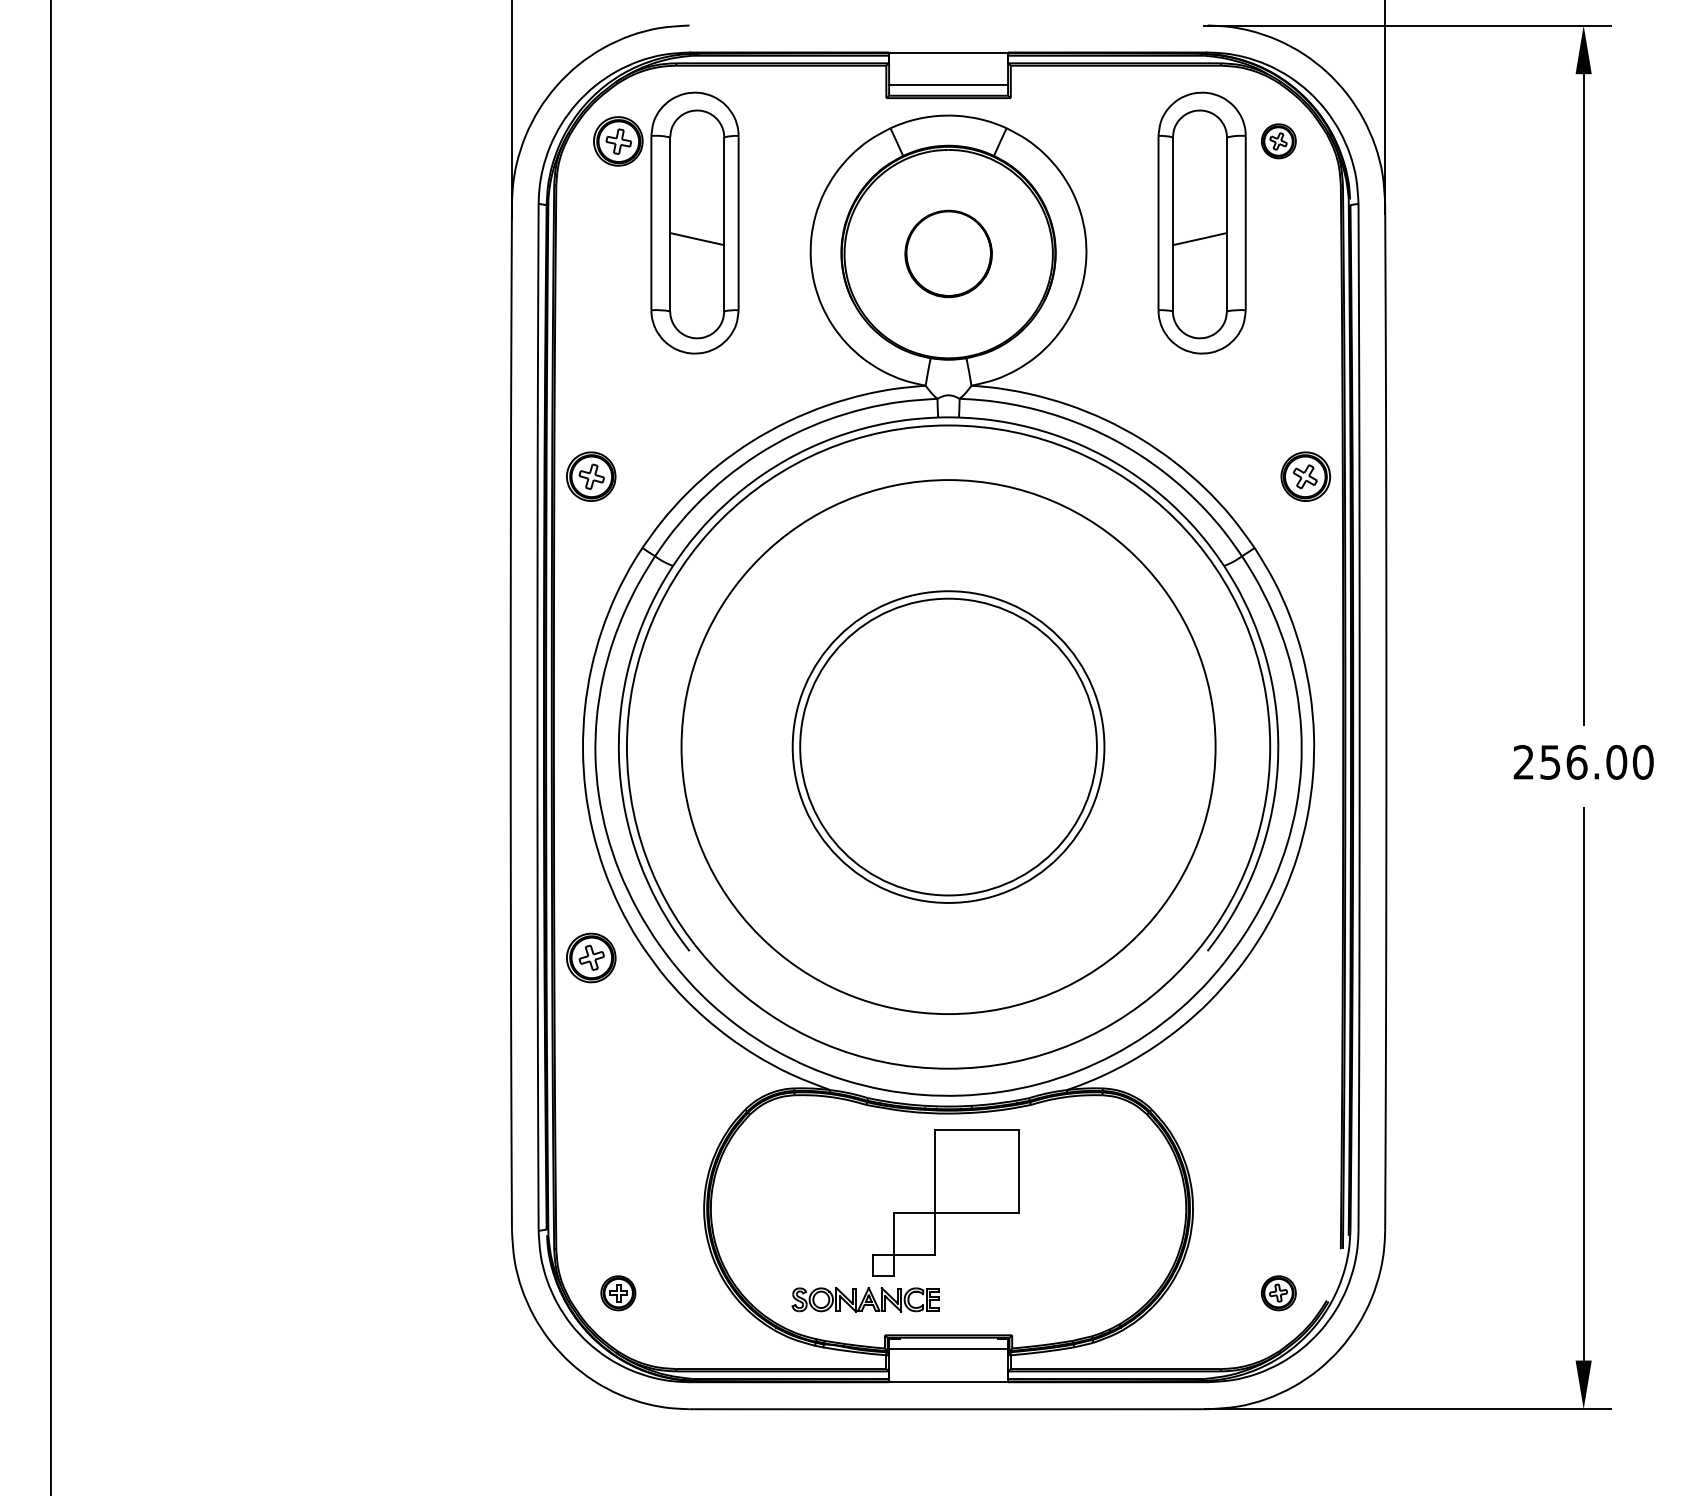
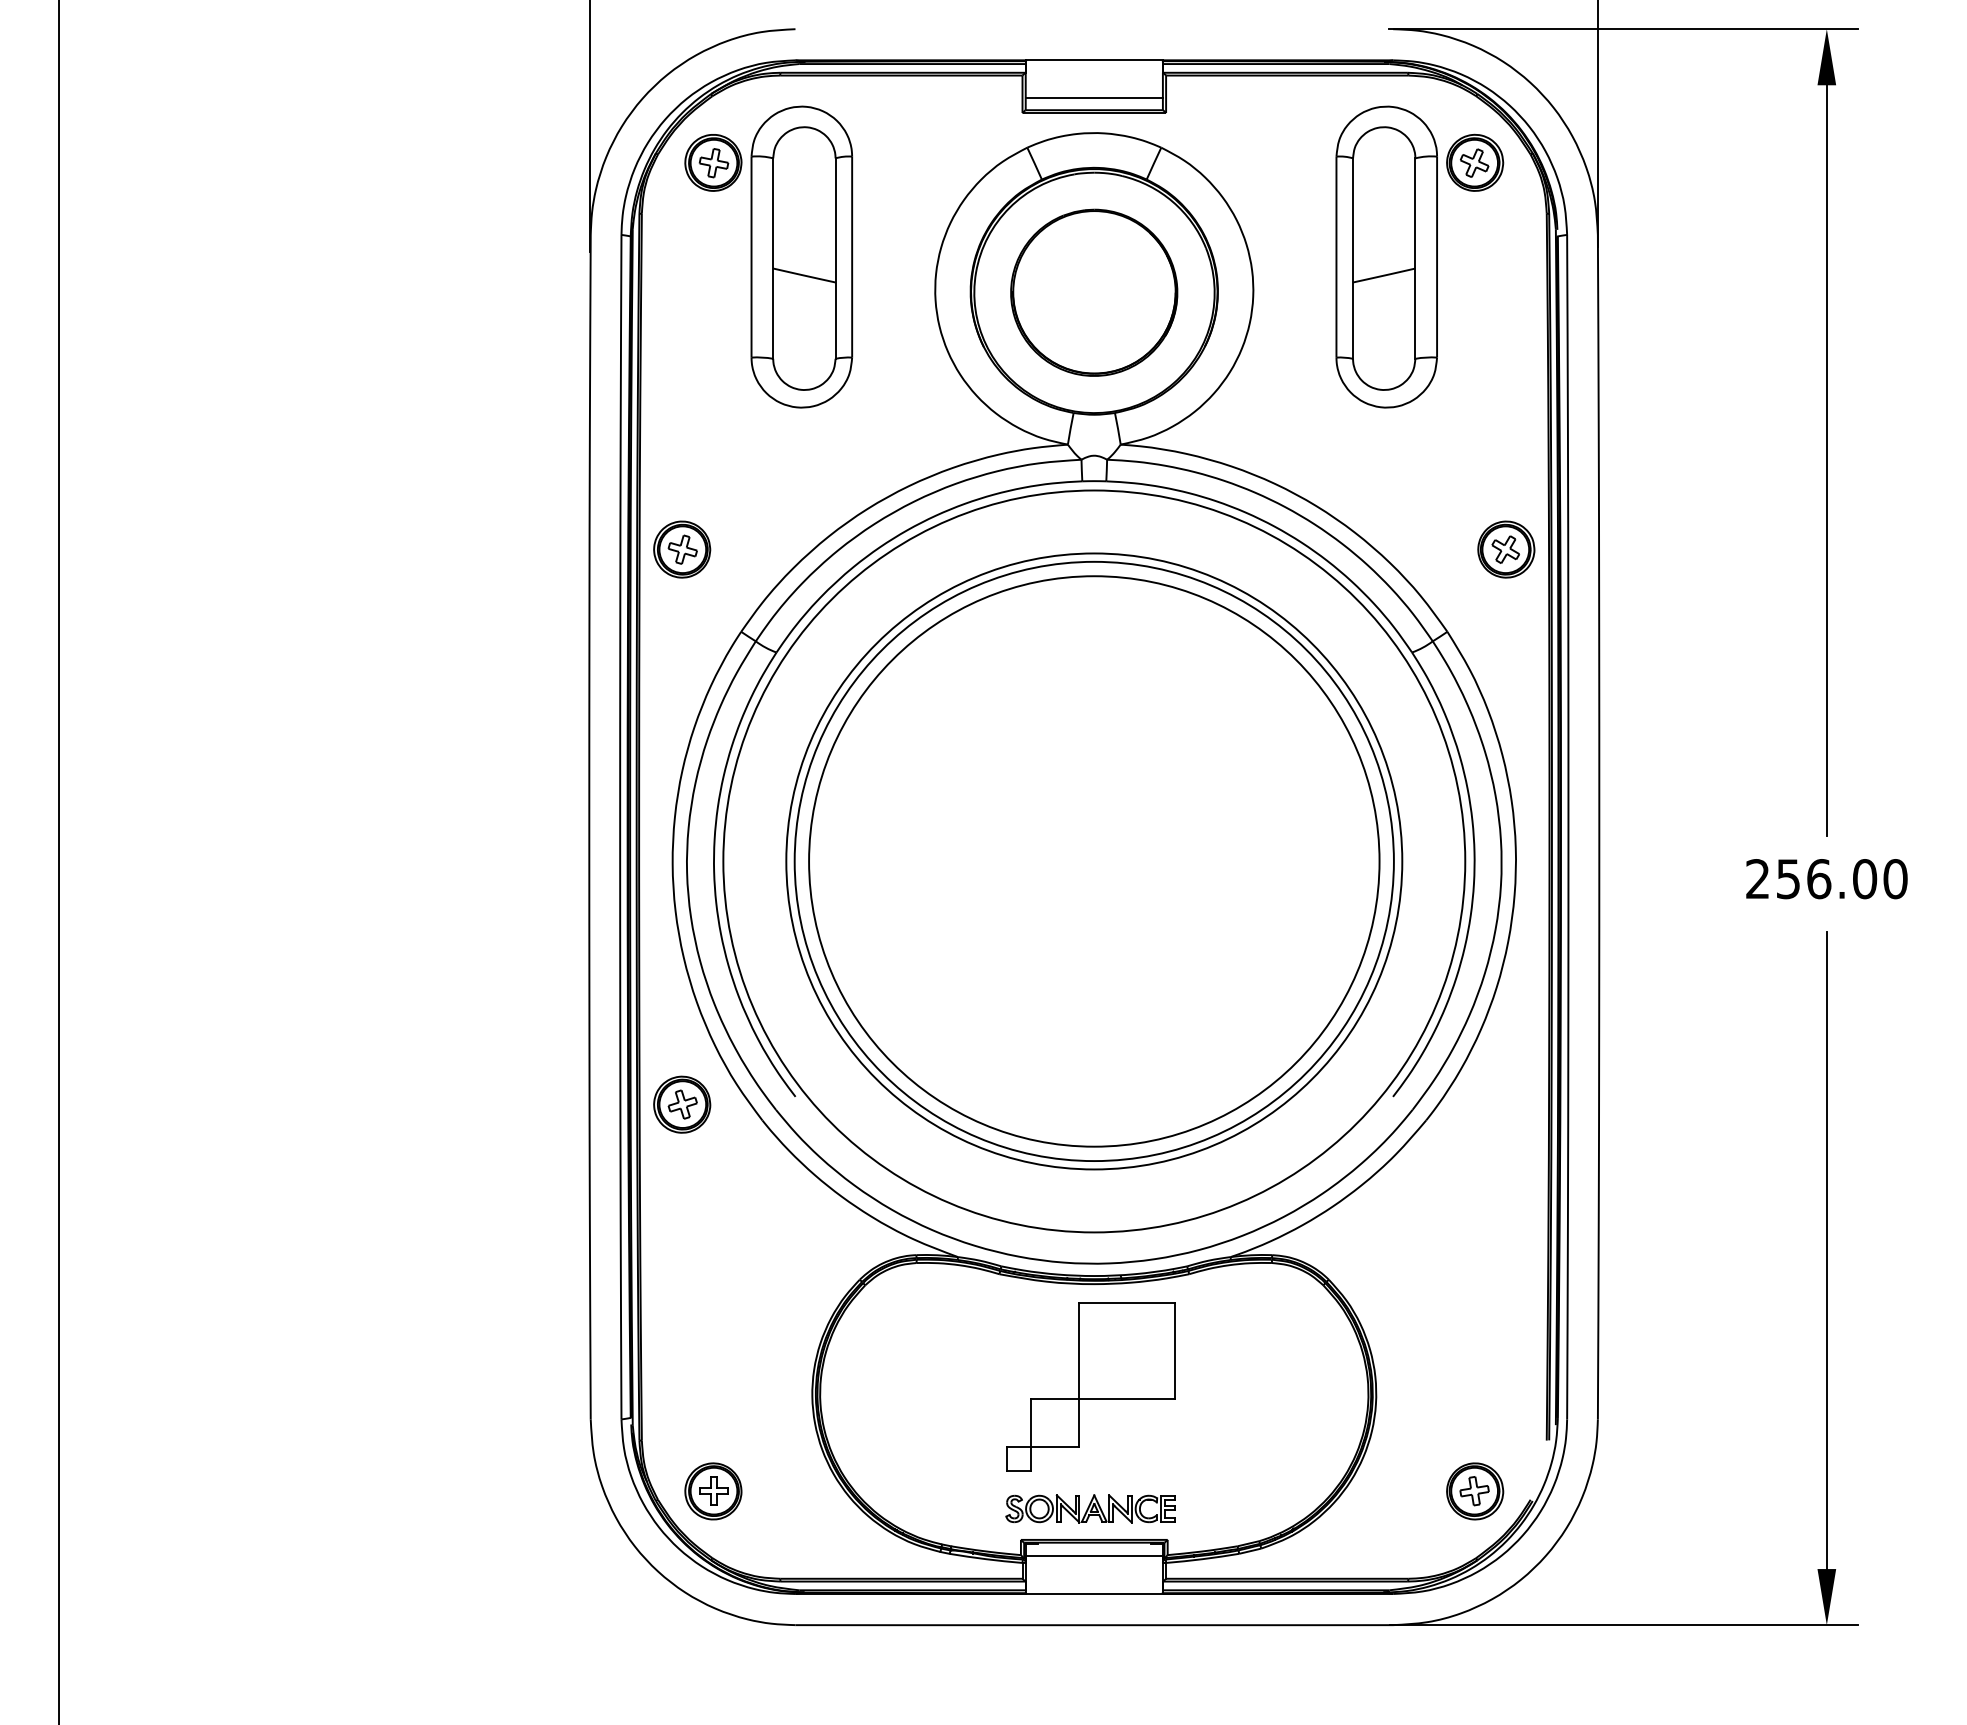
part: (1279, 141) -> (1475, 162), size x1.43
part: (948, 253) -> (1094, 292), size x1.67
circle: (947, 747) -> (1093, 861), size x1.67
circle: (948, 747) -> (1094, 861), size x1.67
part: (618, 1293) -> (713, 1491), size x1.43
part: (1279, 1293) -> (1475, 1491), size x1.43
part: (865, 1299) -> (1090, 1508), moved

